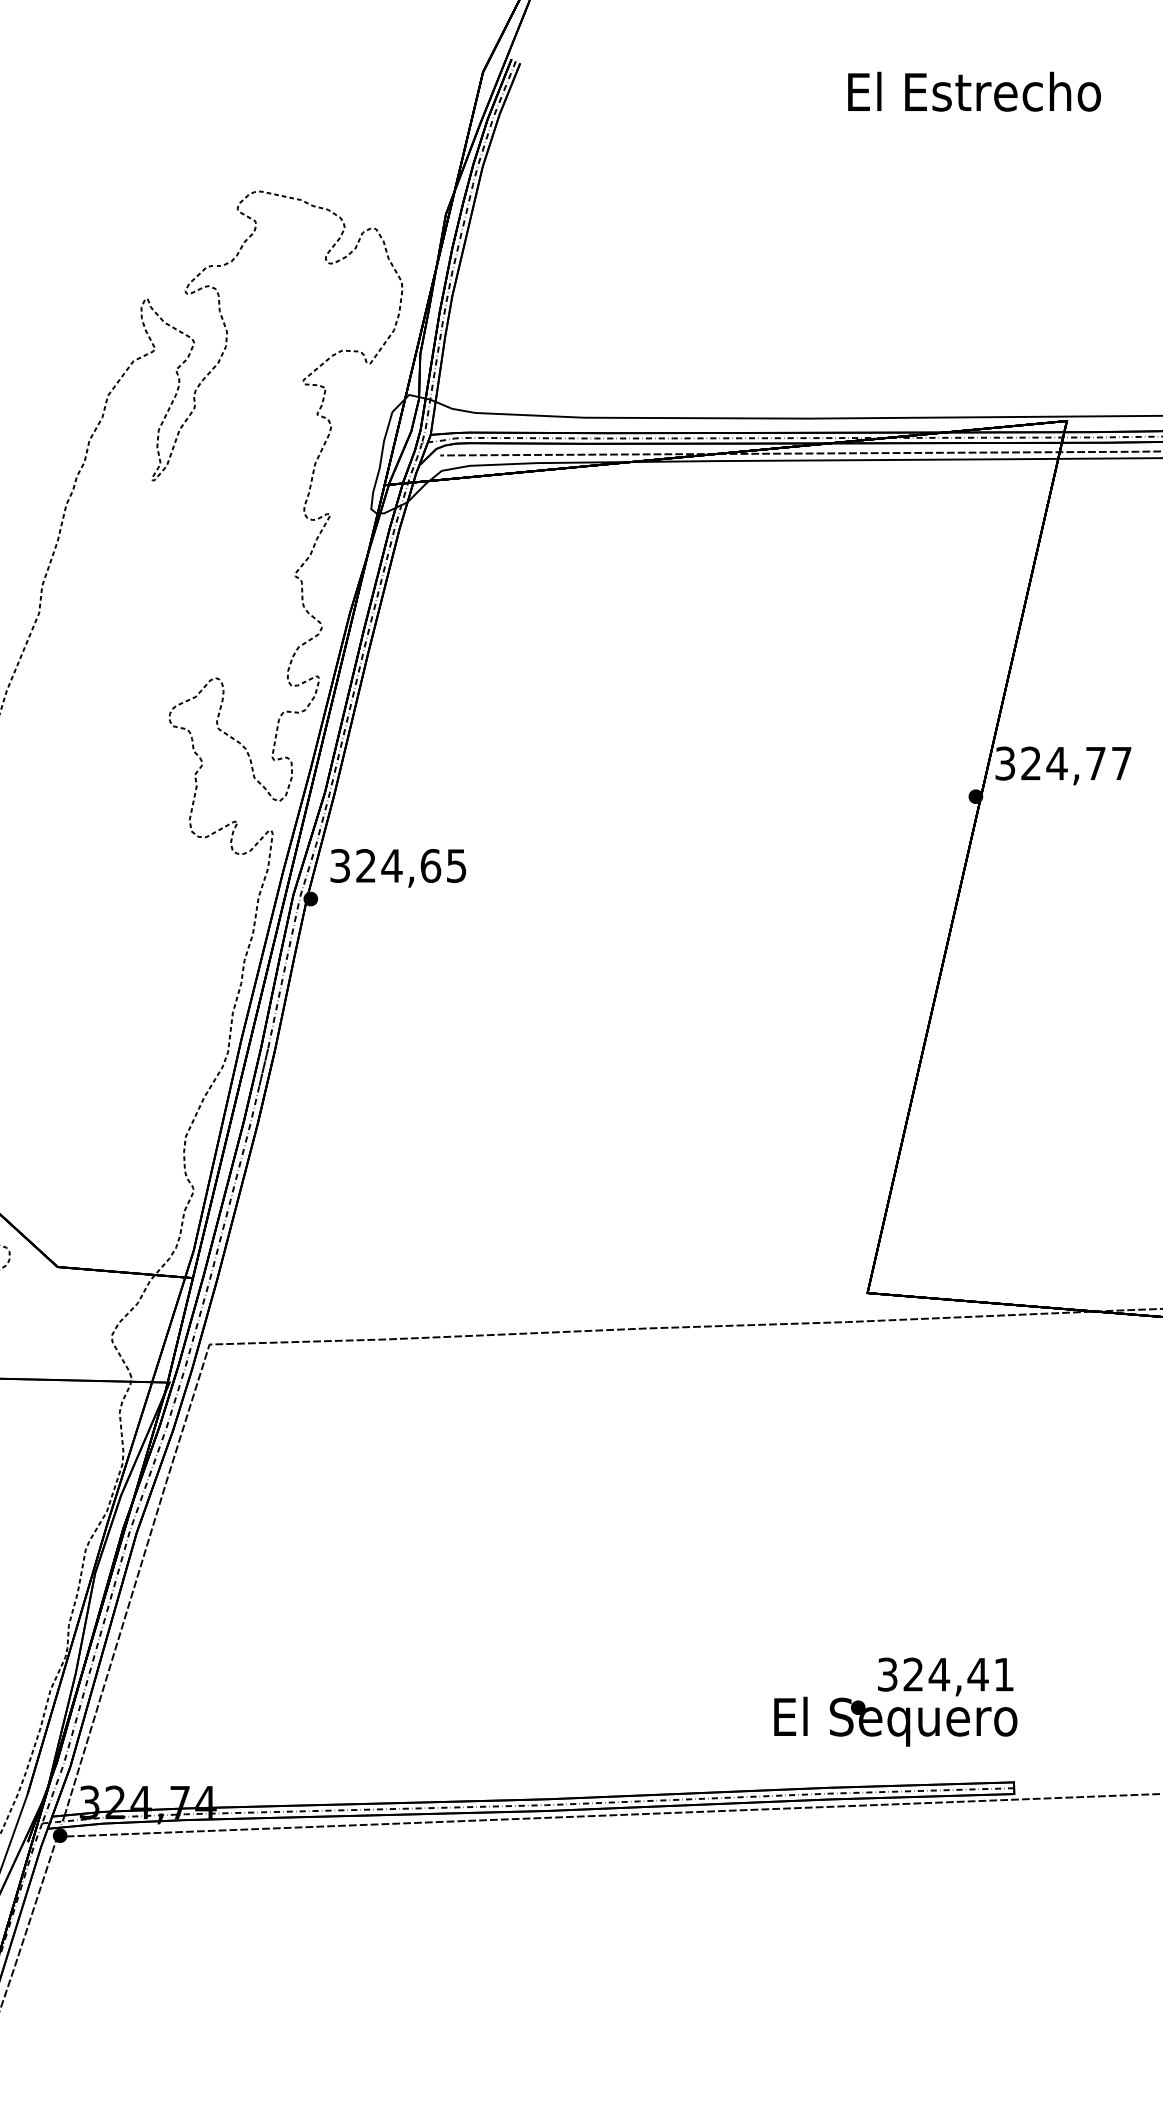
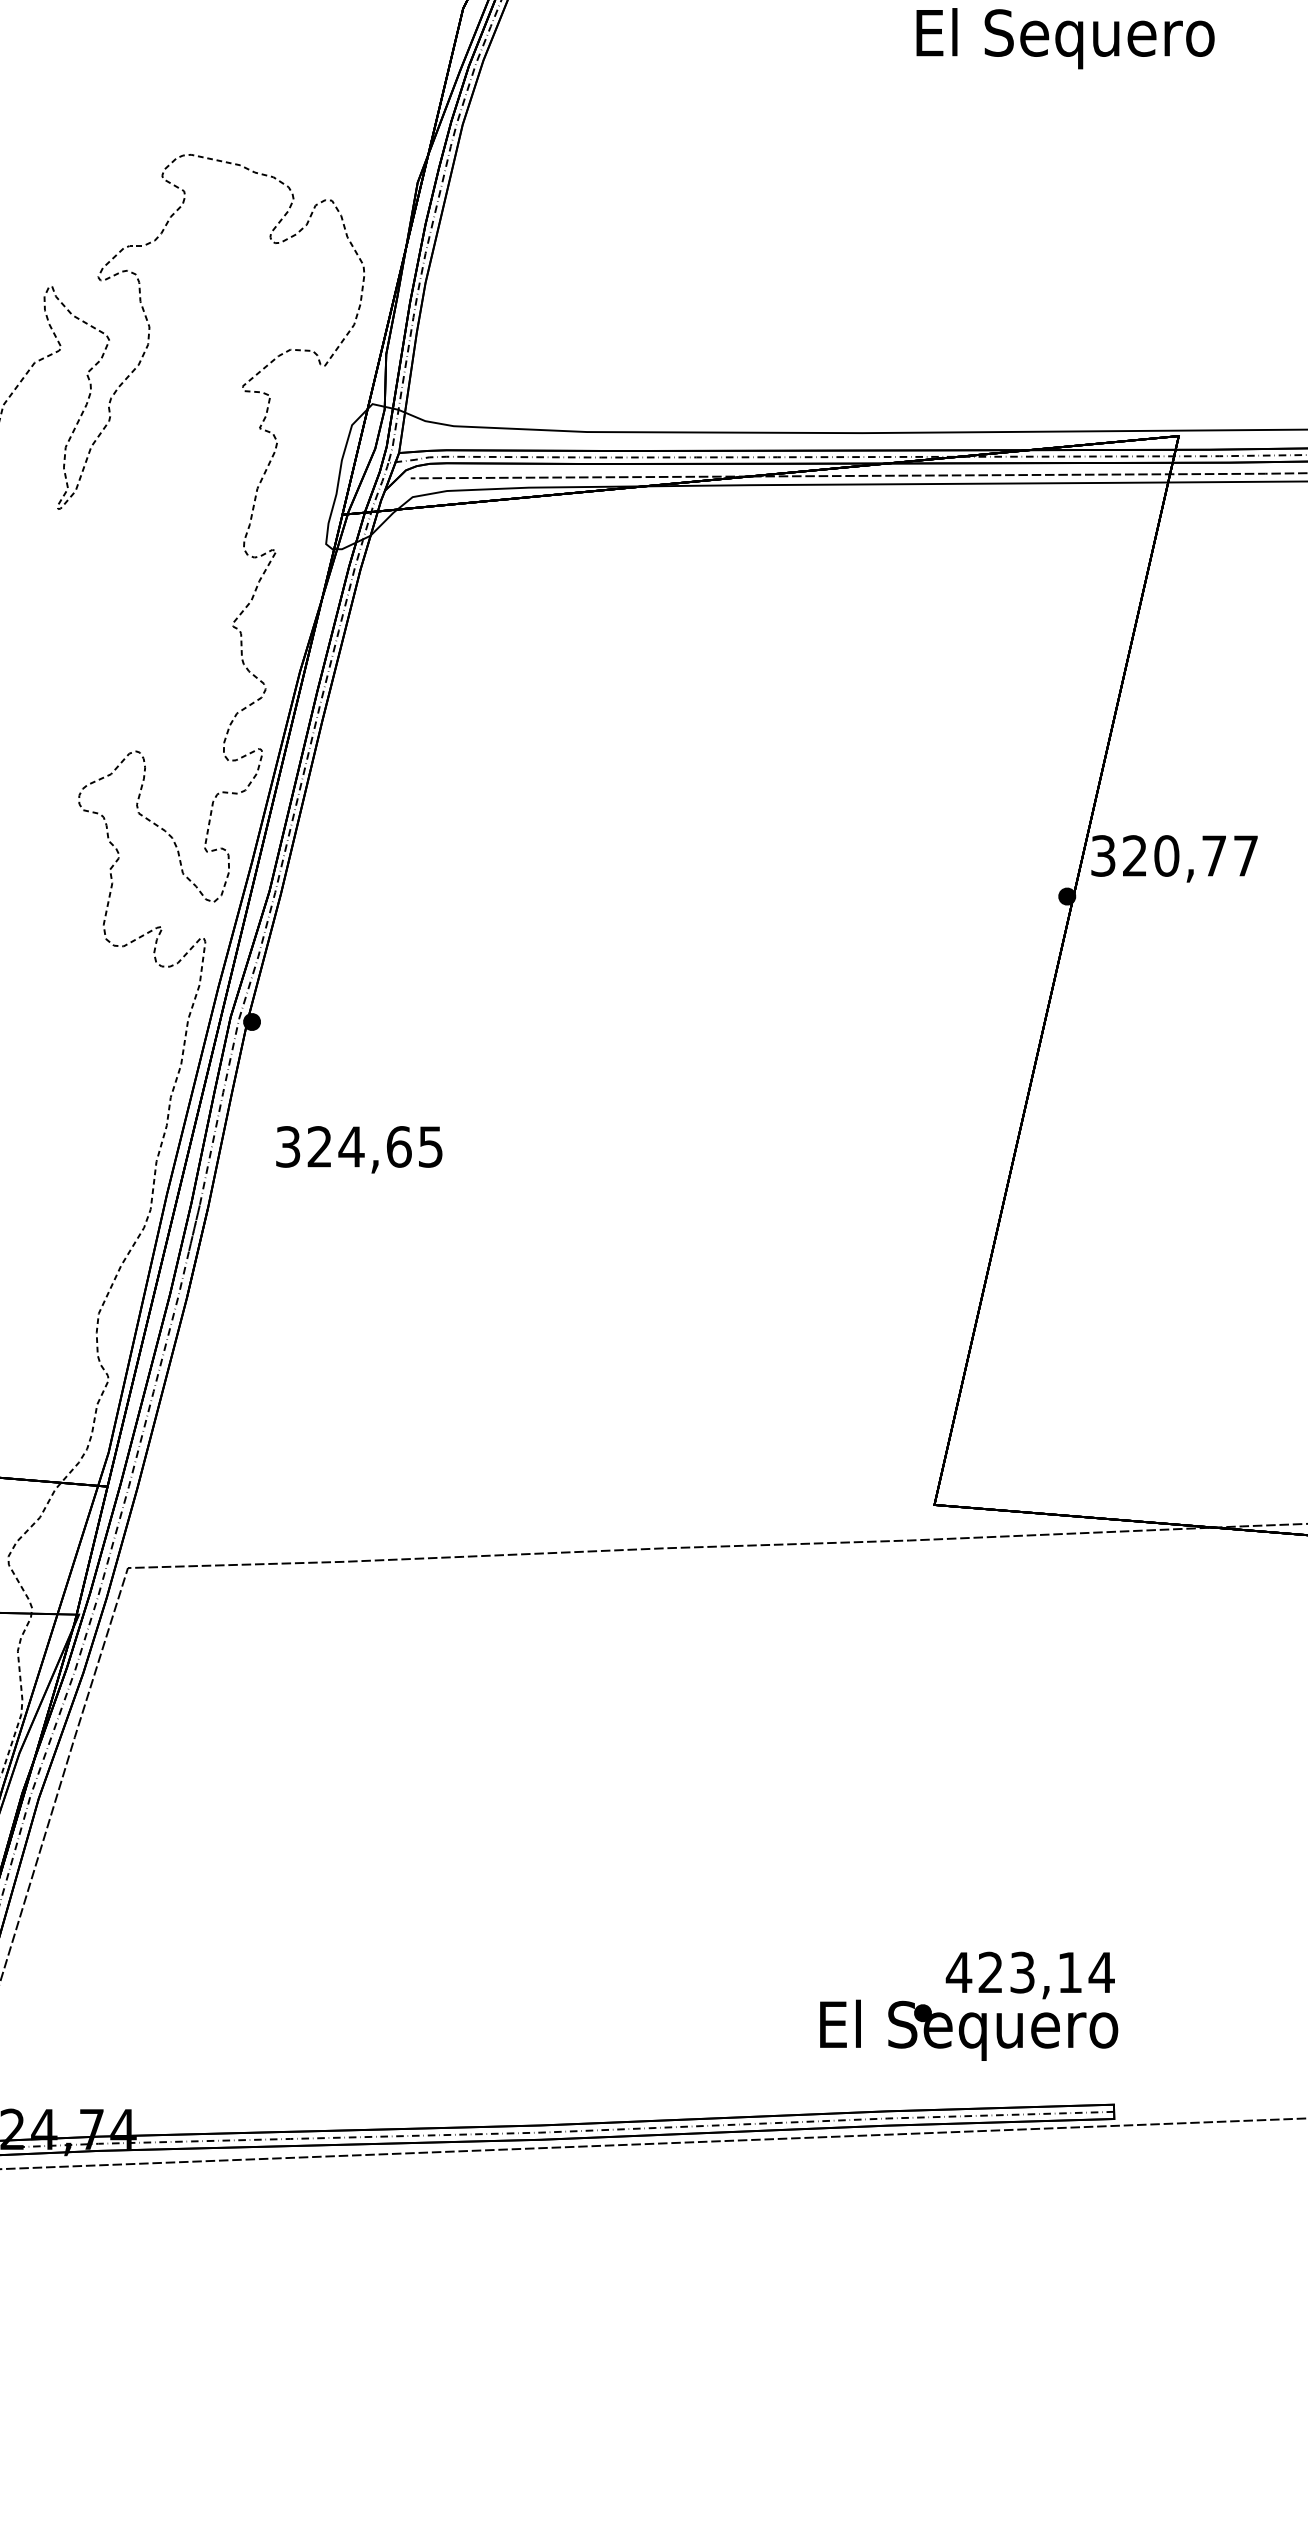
text: (974, 96) -> (1065, 38), El Estrecho -> El Sequero
text: (1056, 763) -> (1166, 855), 324,77 -> 320,77
text: (398, 868) -> (359, 1150), moved
text: (945, 1674) -> (1029, 1972), 324,41 -> 423,14

